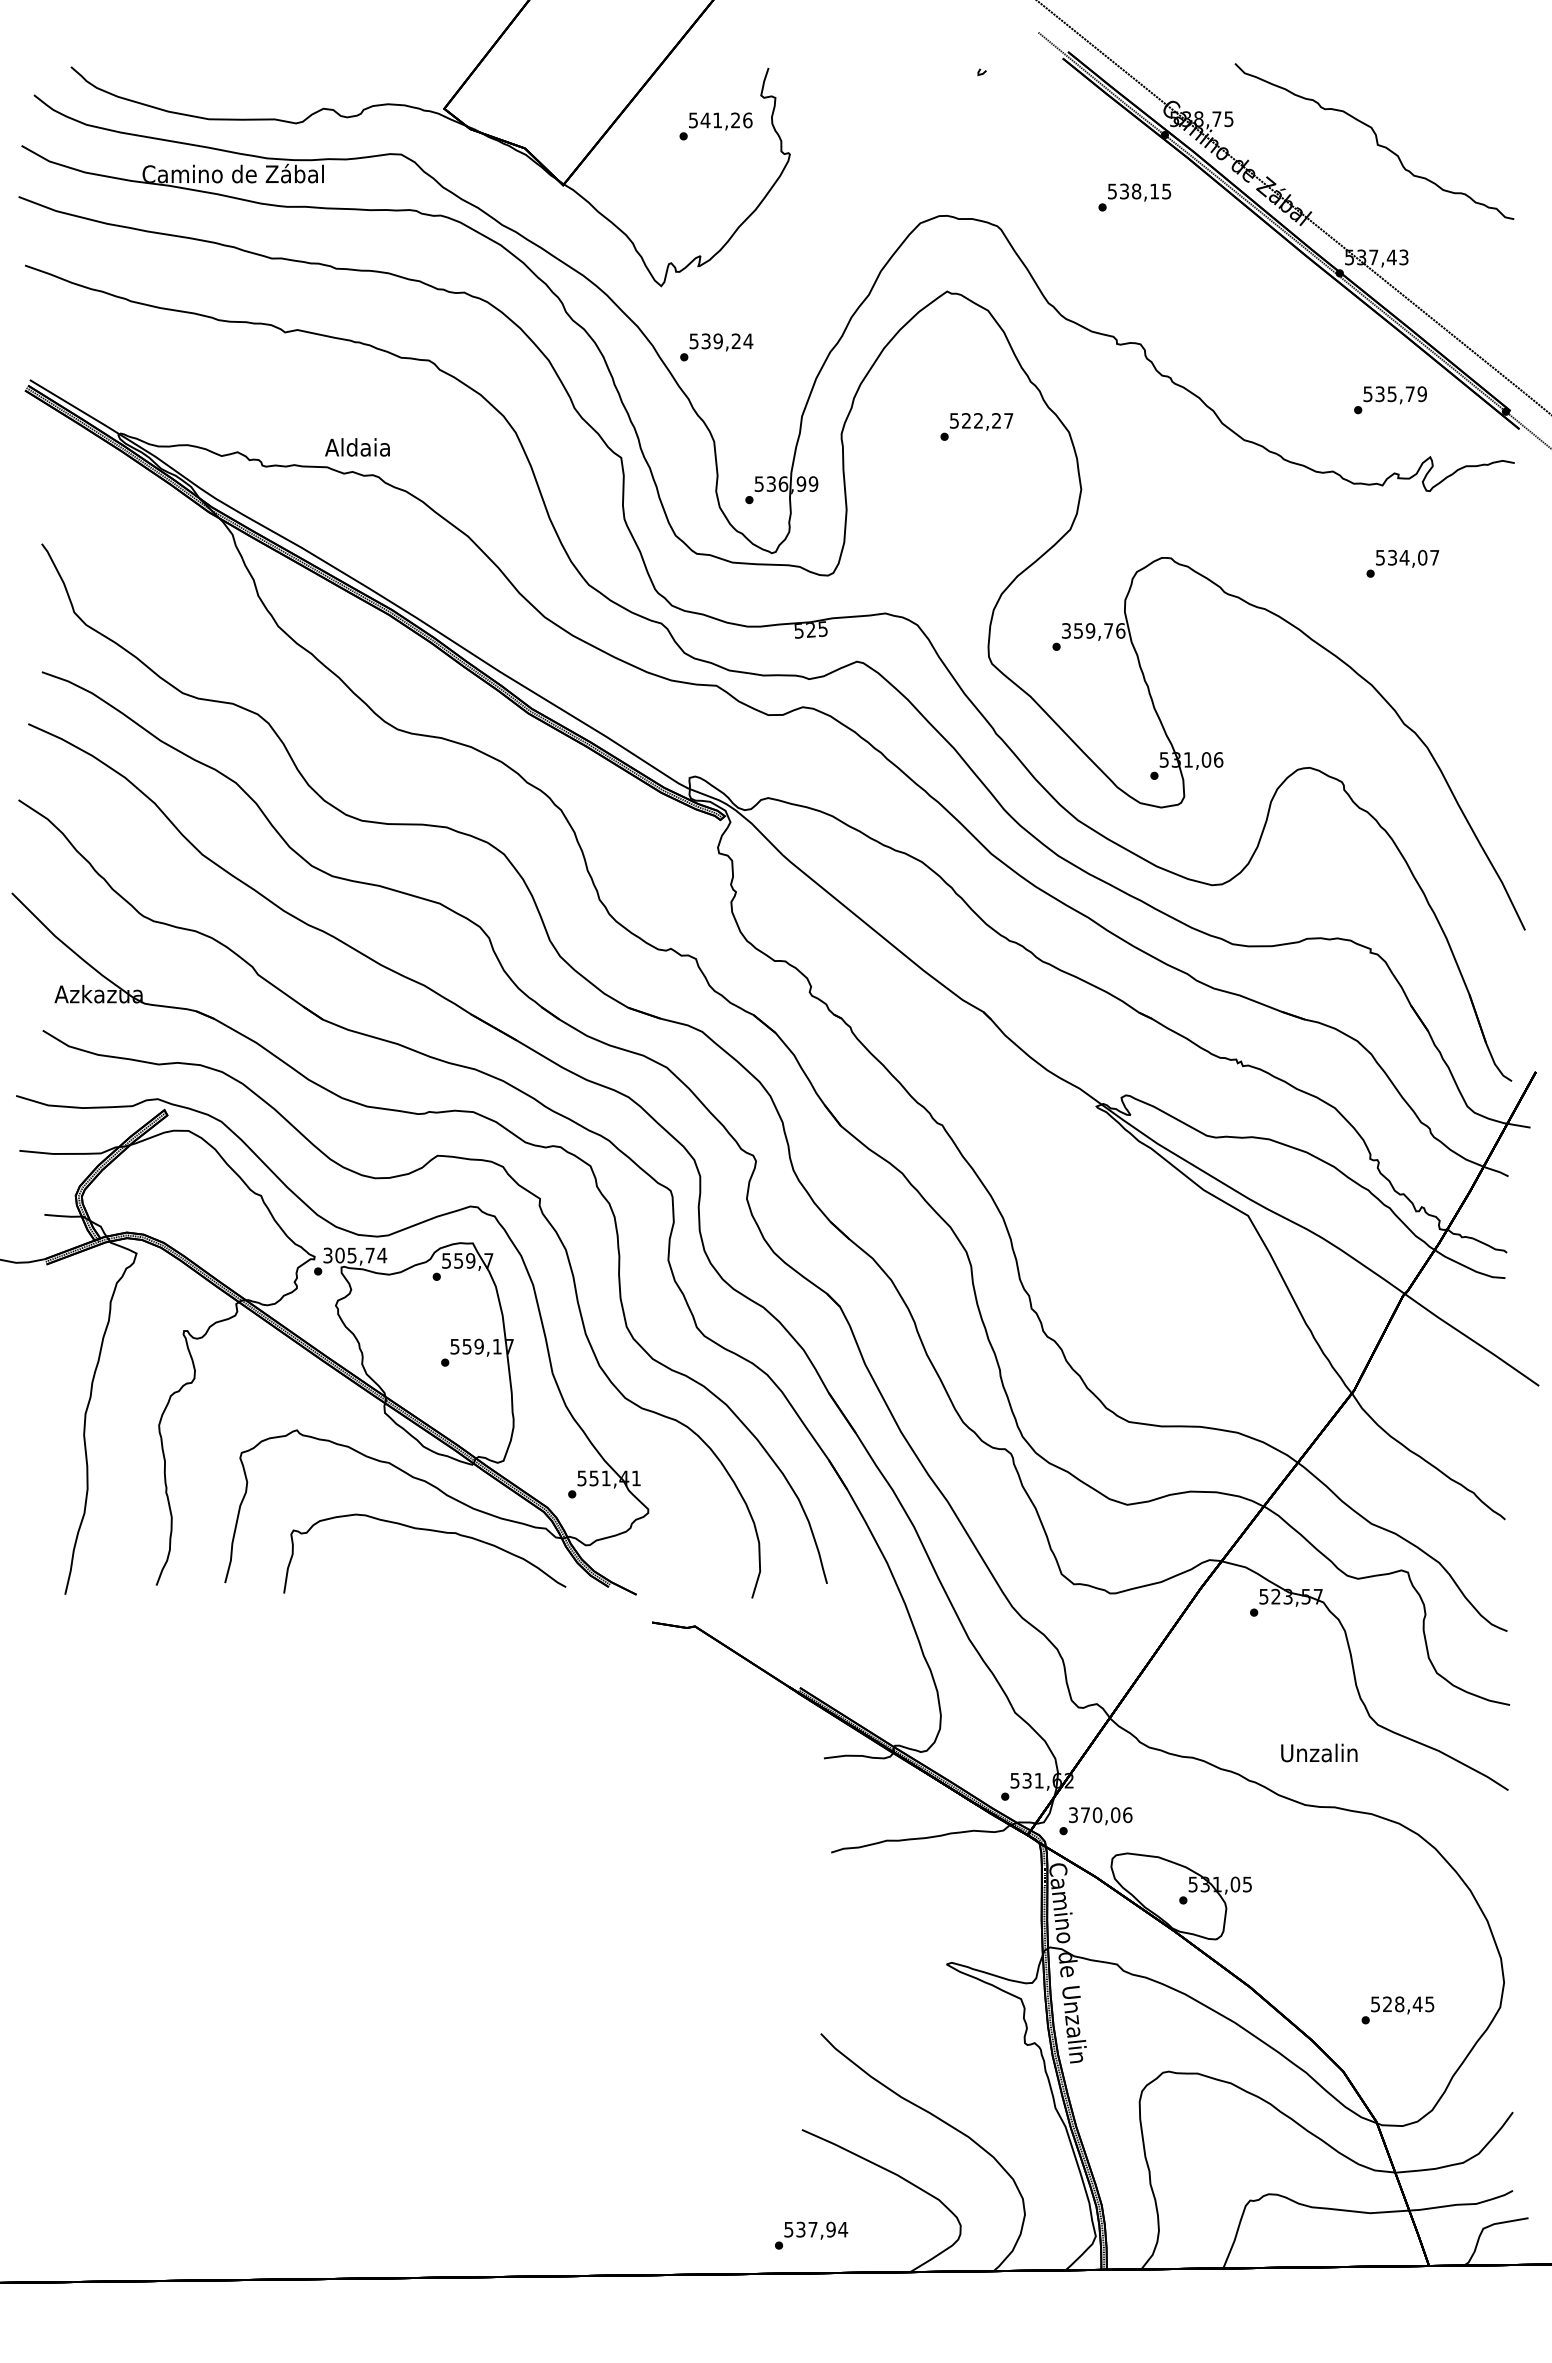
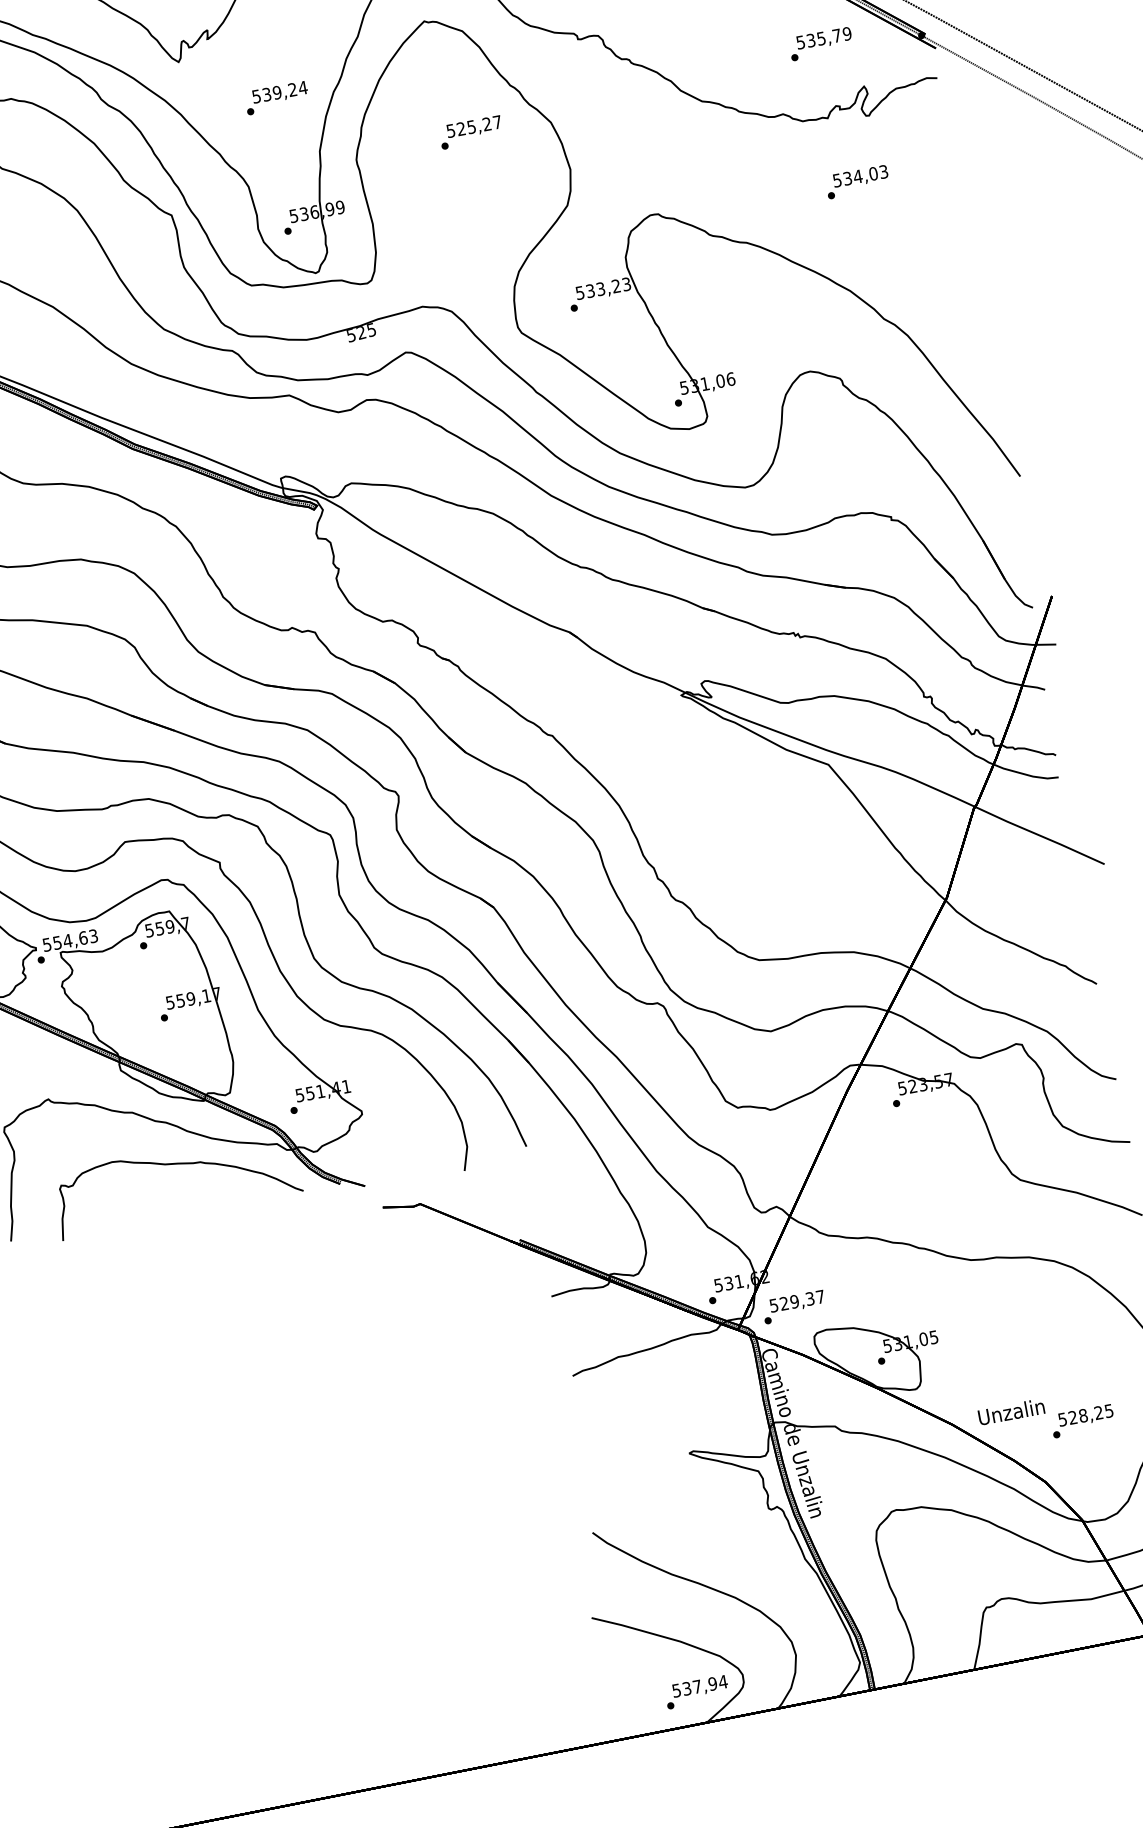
text: (716, 347) -> (276, 98), moved
text: (978, 420) -> (471, 126), 522,27 -> 525,27
text: (1434, 557) -> (883, 171), 534,07 -> 534,03
text: (1093, 630) -> (603, 288), 359,76 -> 533,23
text: (355, 1255) -> (70, 940), 305,74 -> 554,63
text: (1319, 1752) -> (1011, 1411), moved
text: (1100, 1815) -> (797, 1301), 370,06 -> 529,37
text: (1417, 2003) -> (1098, 1412), 528,45 -> 528,25
text: (811, 2235) -> (696, 1692), moved

